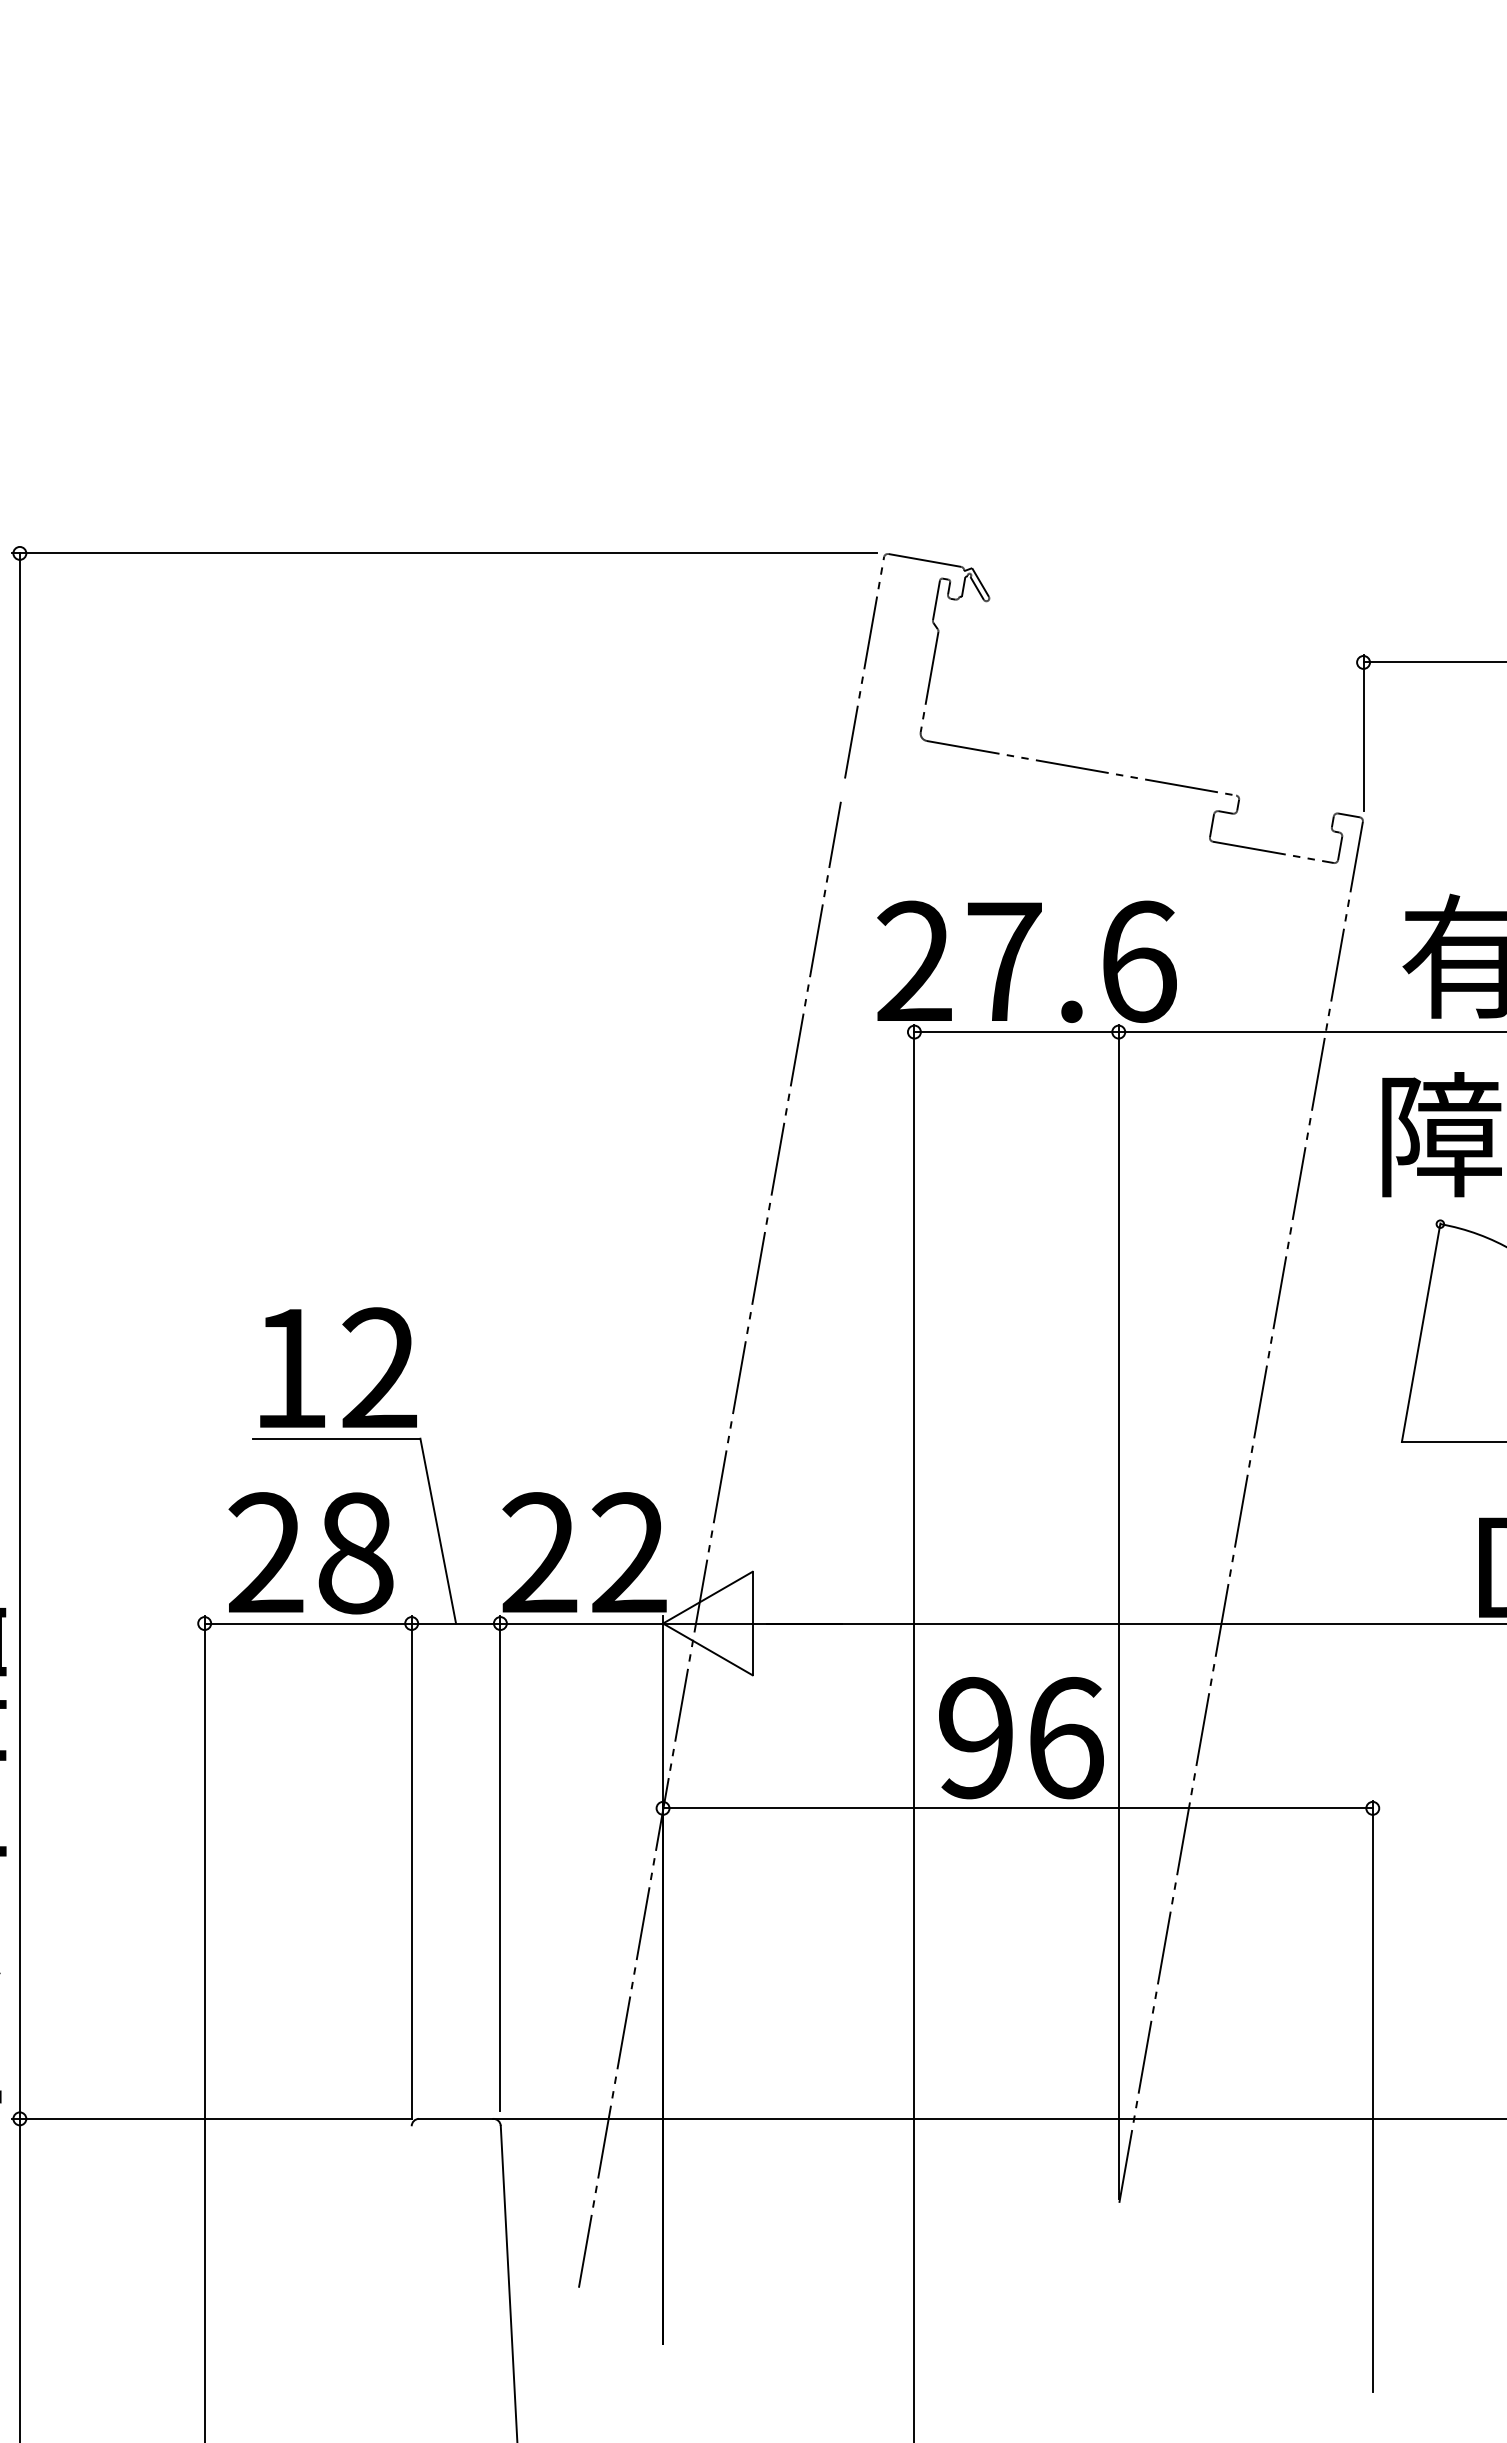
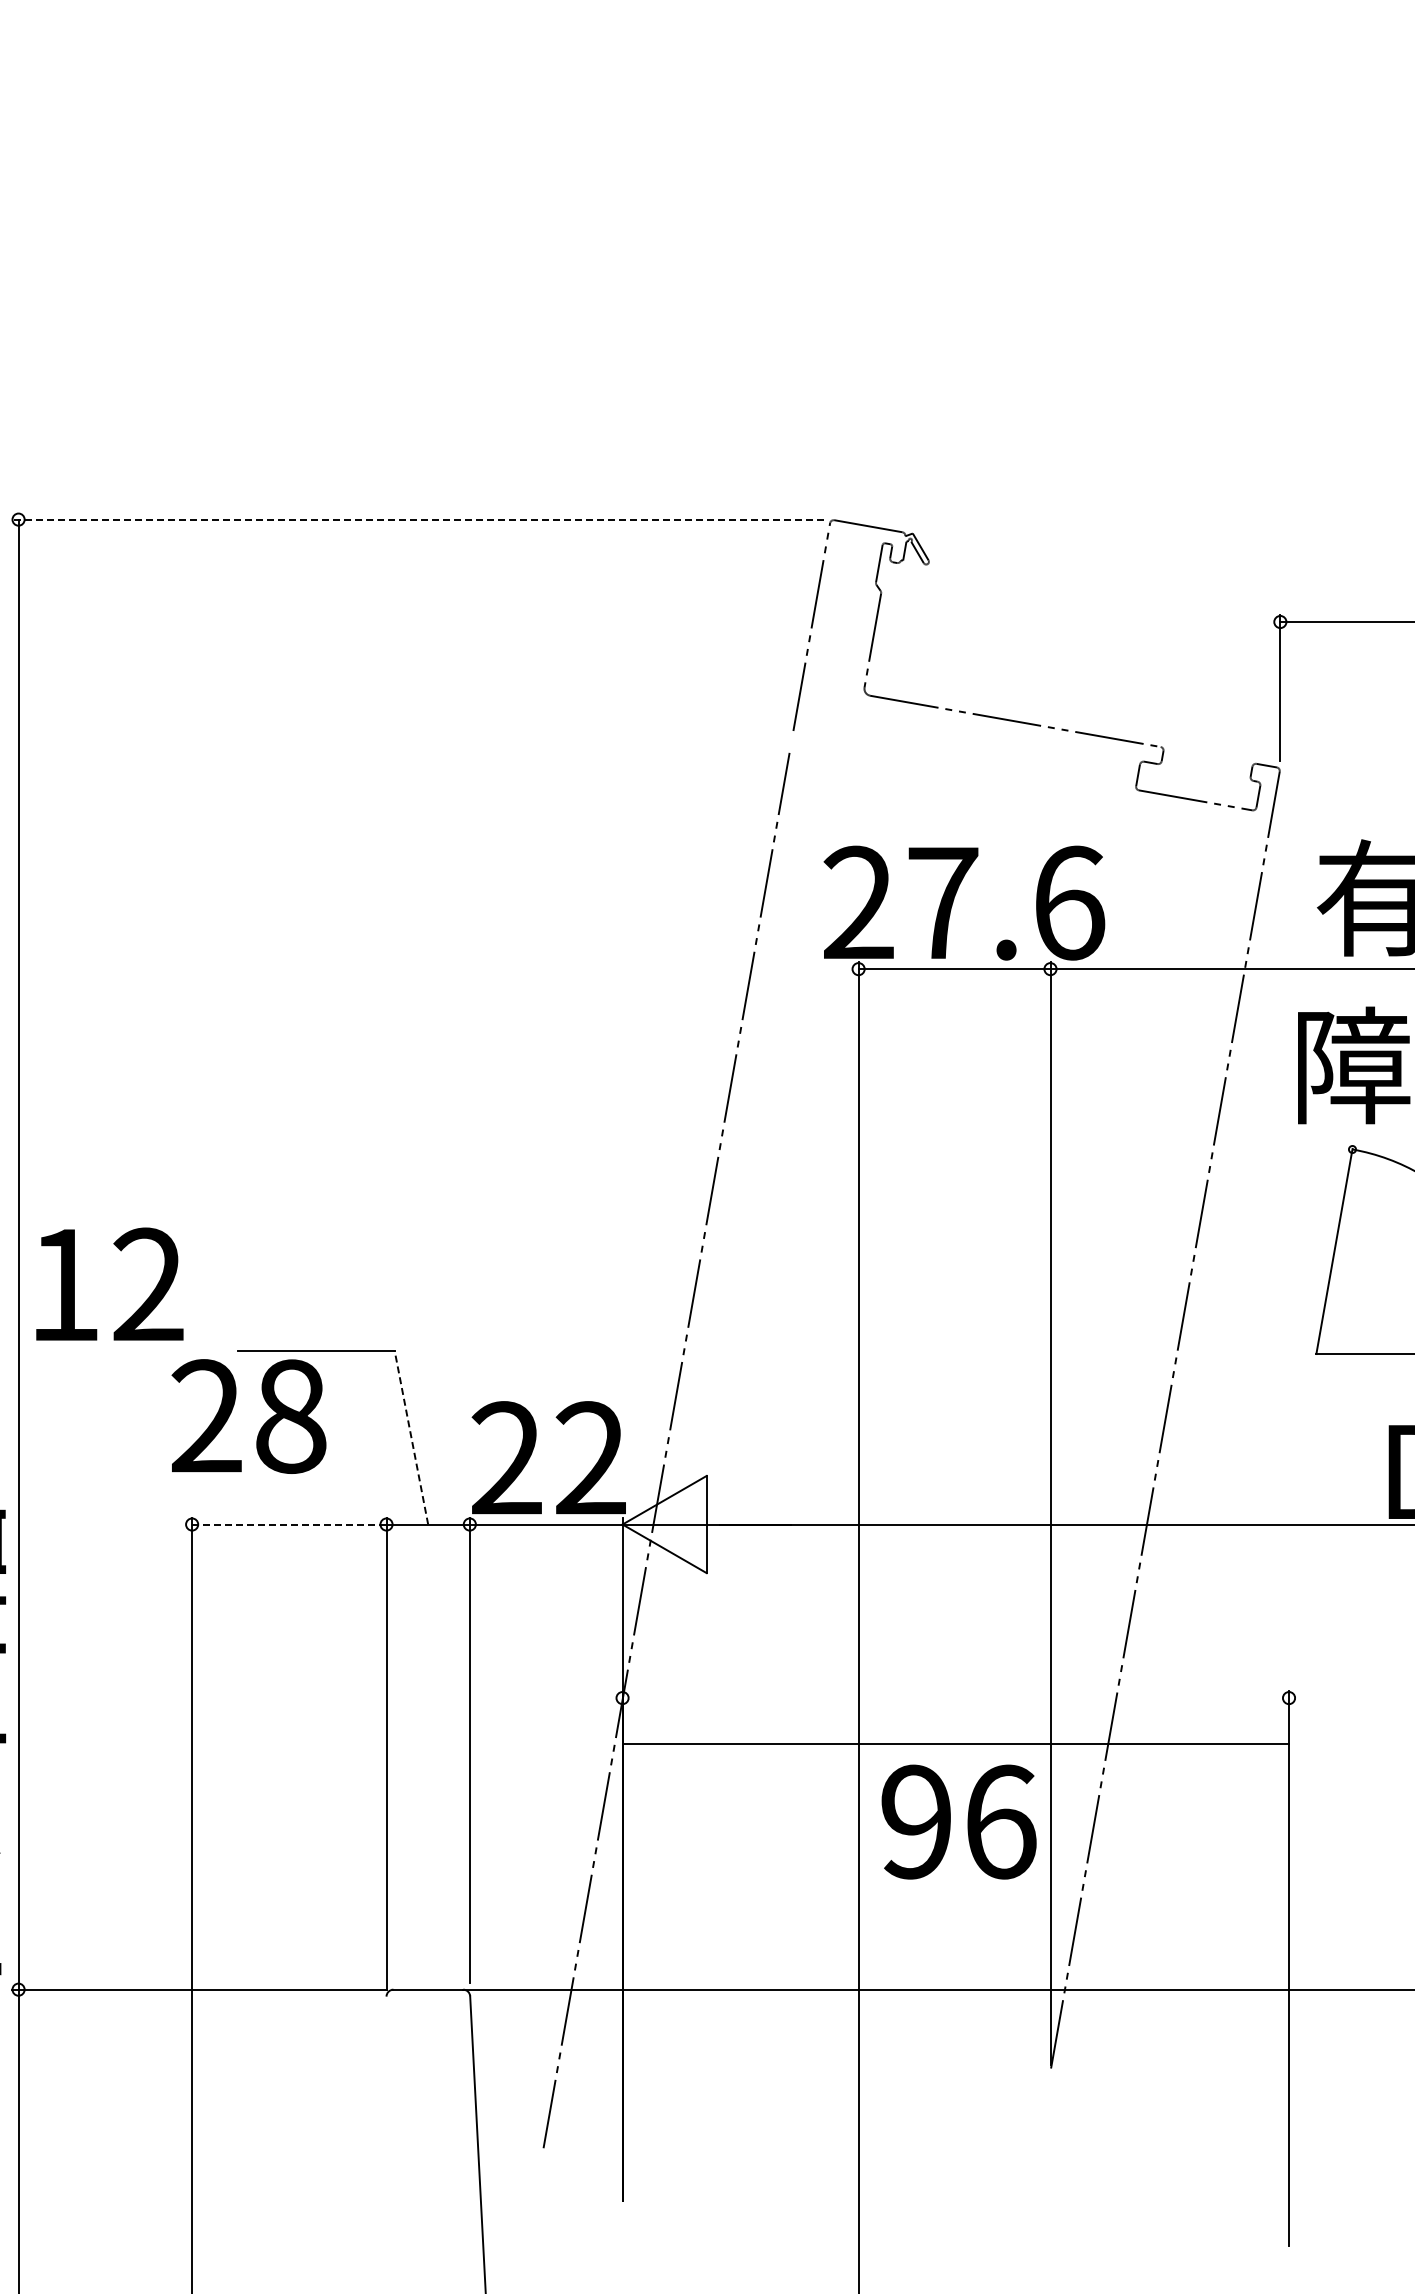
line: (444, 553) -> (417, 519), solid -> dashed
text: (338, 1366) -> (109, 1283), moved
line: (438, 1530) -> (411, 1437), solid -> dashed
text: (310, 1553) -> (248, 1416), moved
line: (308, 1623) -> (289, 1524), solid -> dashed
text: (1020, 1737) -> (958, 1821), moved
line: (1017, 1808) -> (955, 1744), moved

